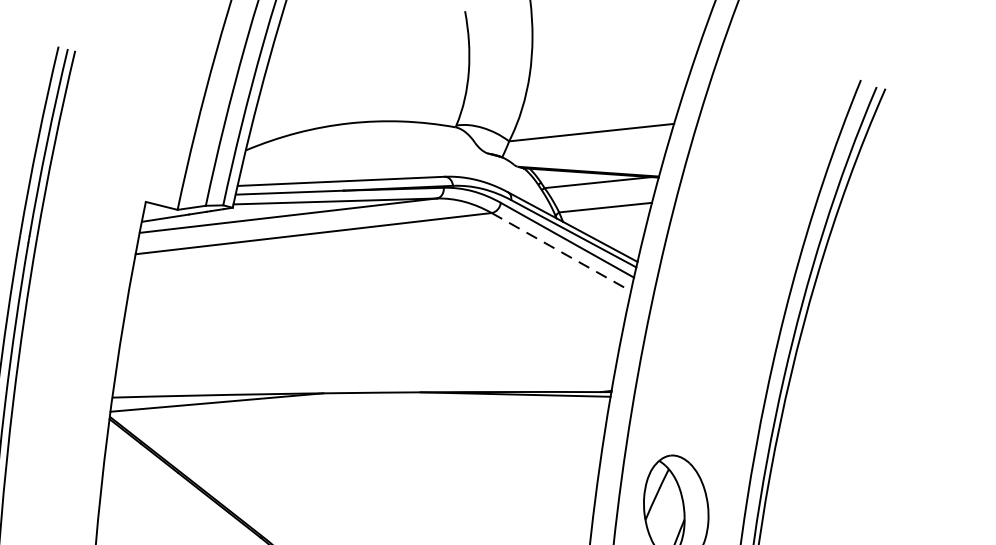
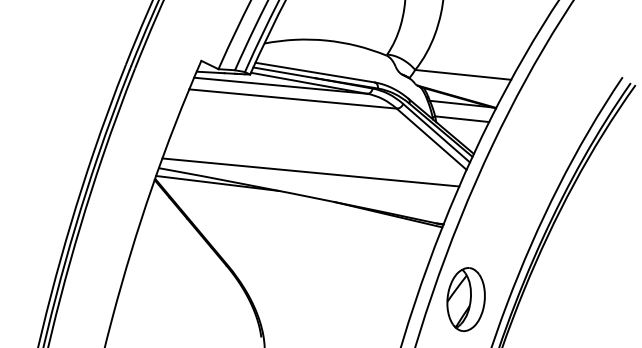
line: (562, 252) -> (432, 139), dashed -> solid
line: (369, 351) -> (310, 172), added

